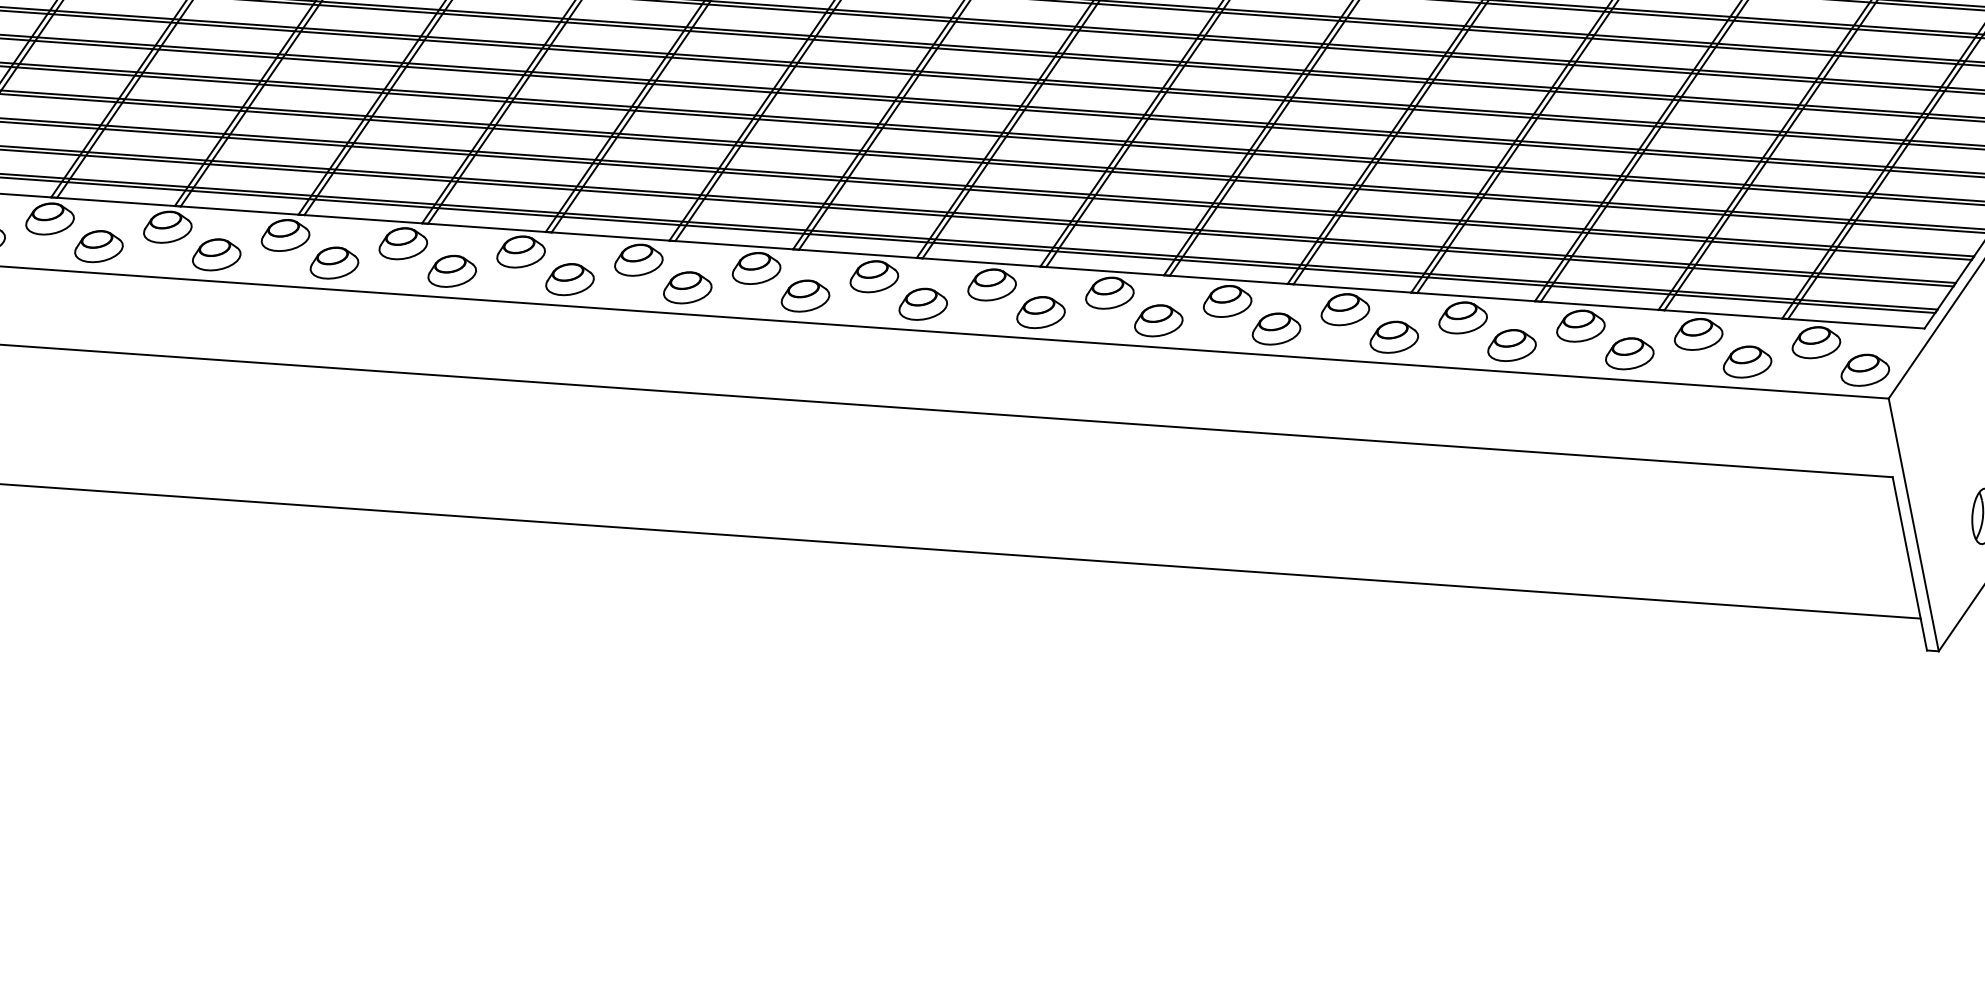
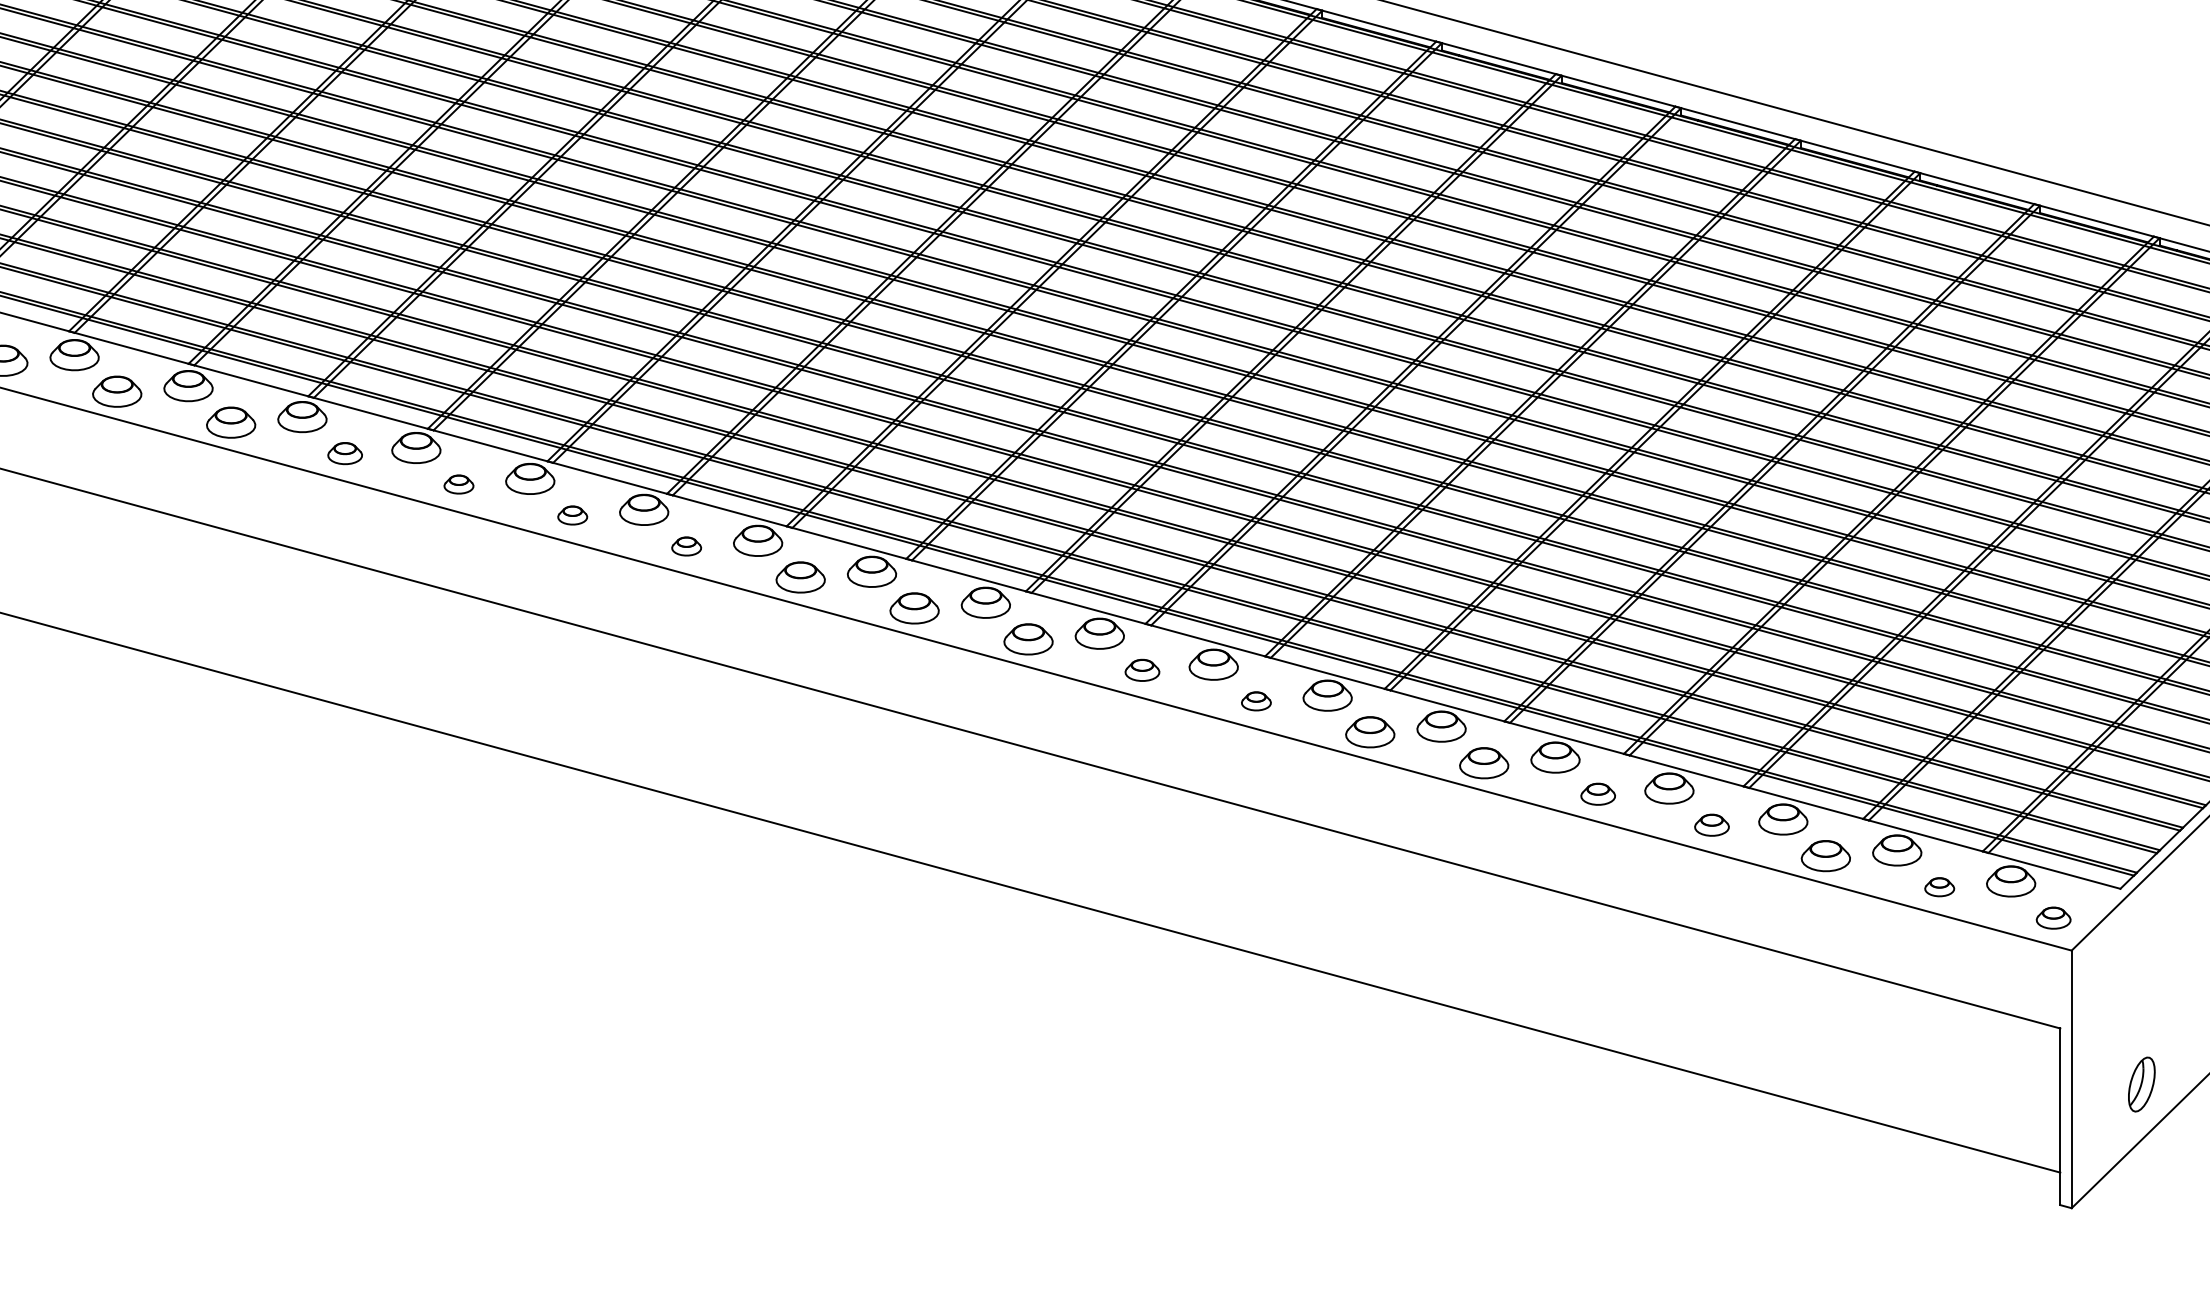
part: (98, 246) -> (345, 453), size x0.7
part: (215, 254) -> (458, 484), size x0.6
part: (333, 262) -> (572, 515), size x0.6
part: (451, 271) -> (686, 546), size x0.6
part: (922, 304) -> (1142, 670), size x0.7
part: (1040, 312) -> (1256, 701), size x0.6
part: (1394, 337) -> (1598, 794), size x0.7
part: (1511, 345) -> (1711, 825), size x0.7
part: (1746, 362) -> (1939, 887), size x0.6
part: (1864, 370) -> (2053, 918), size x0.7

